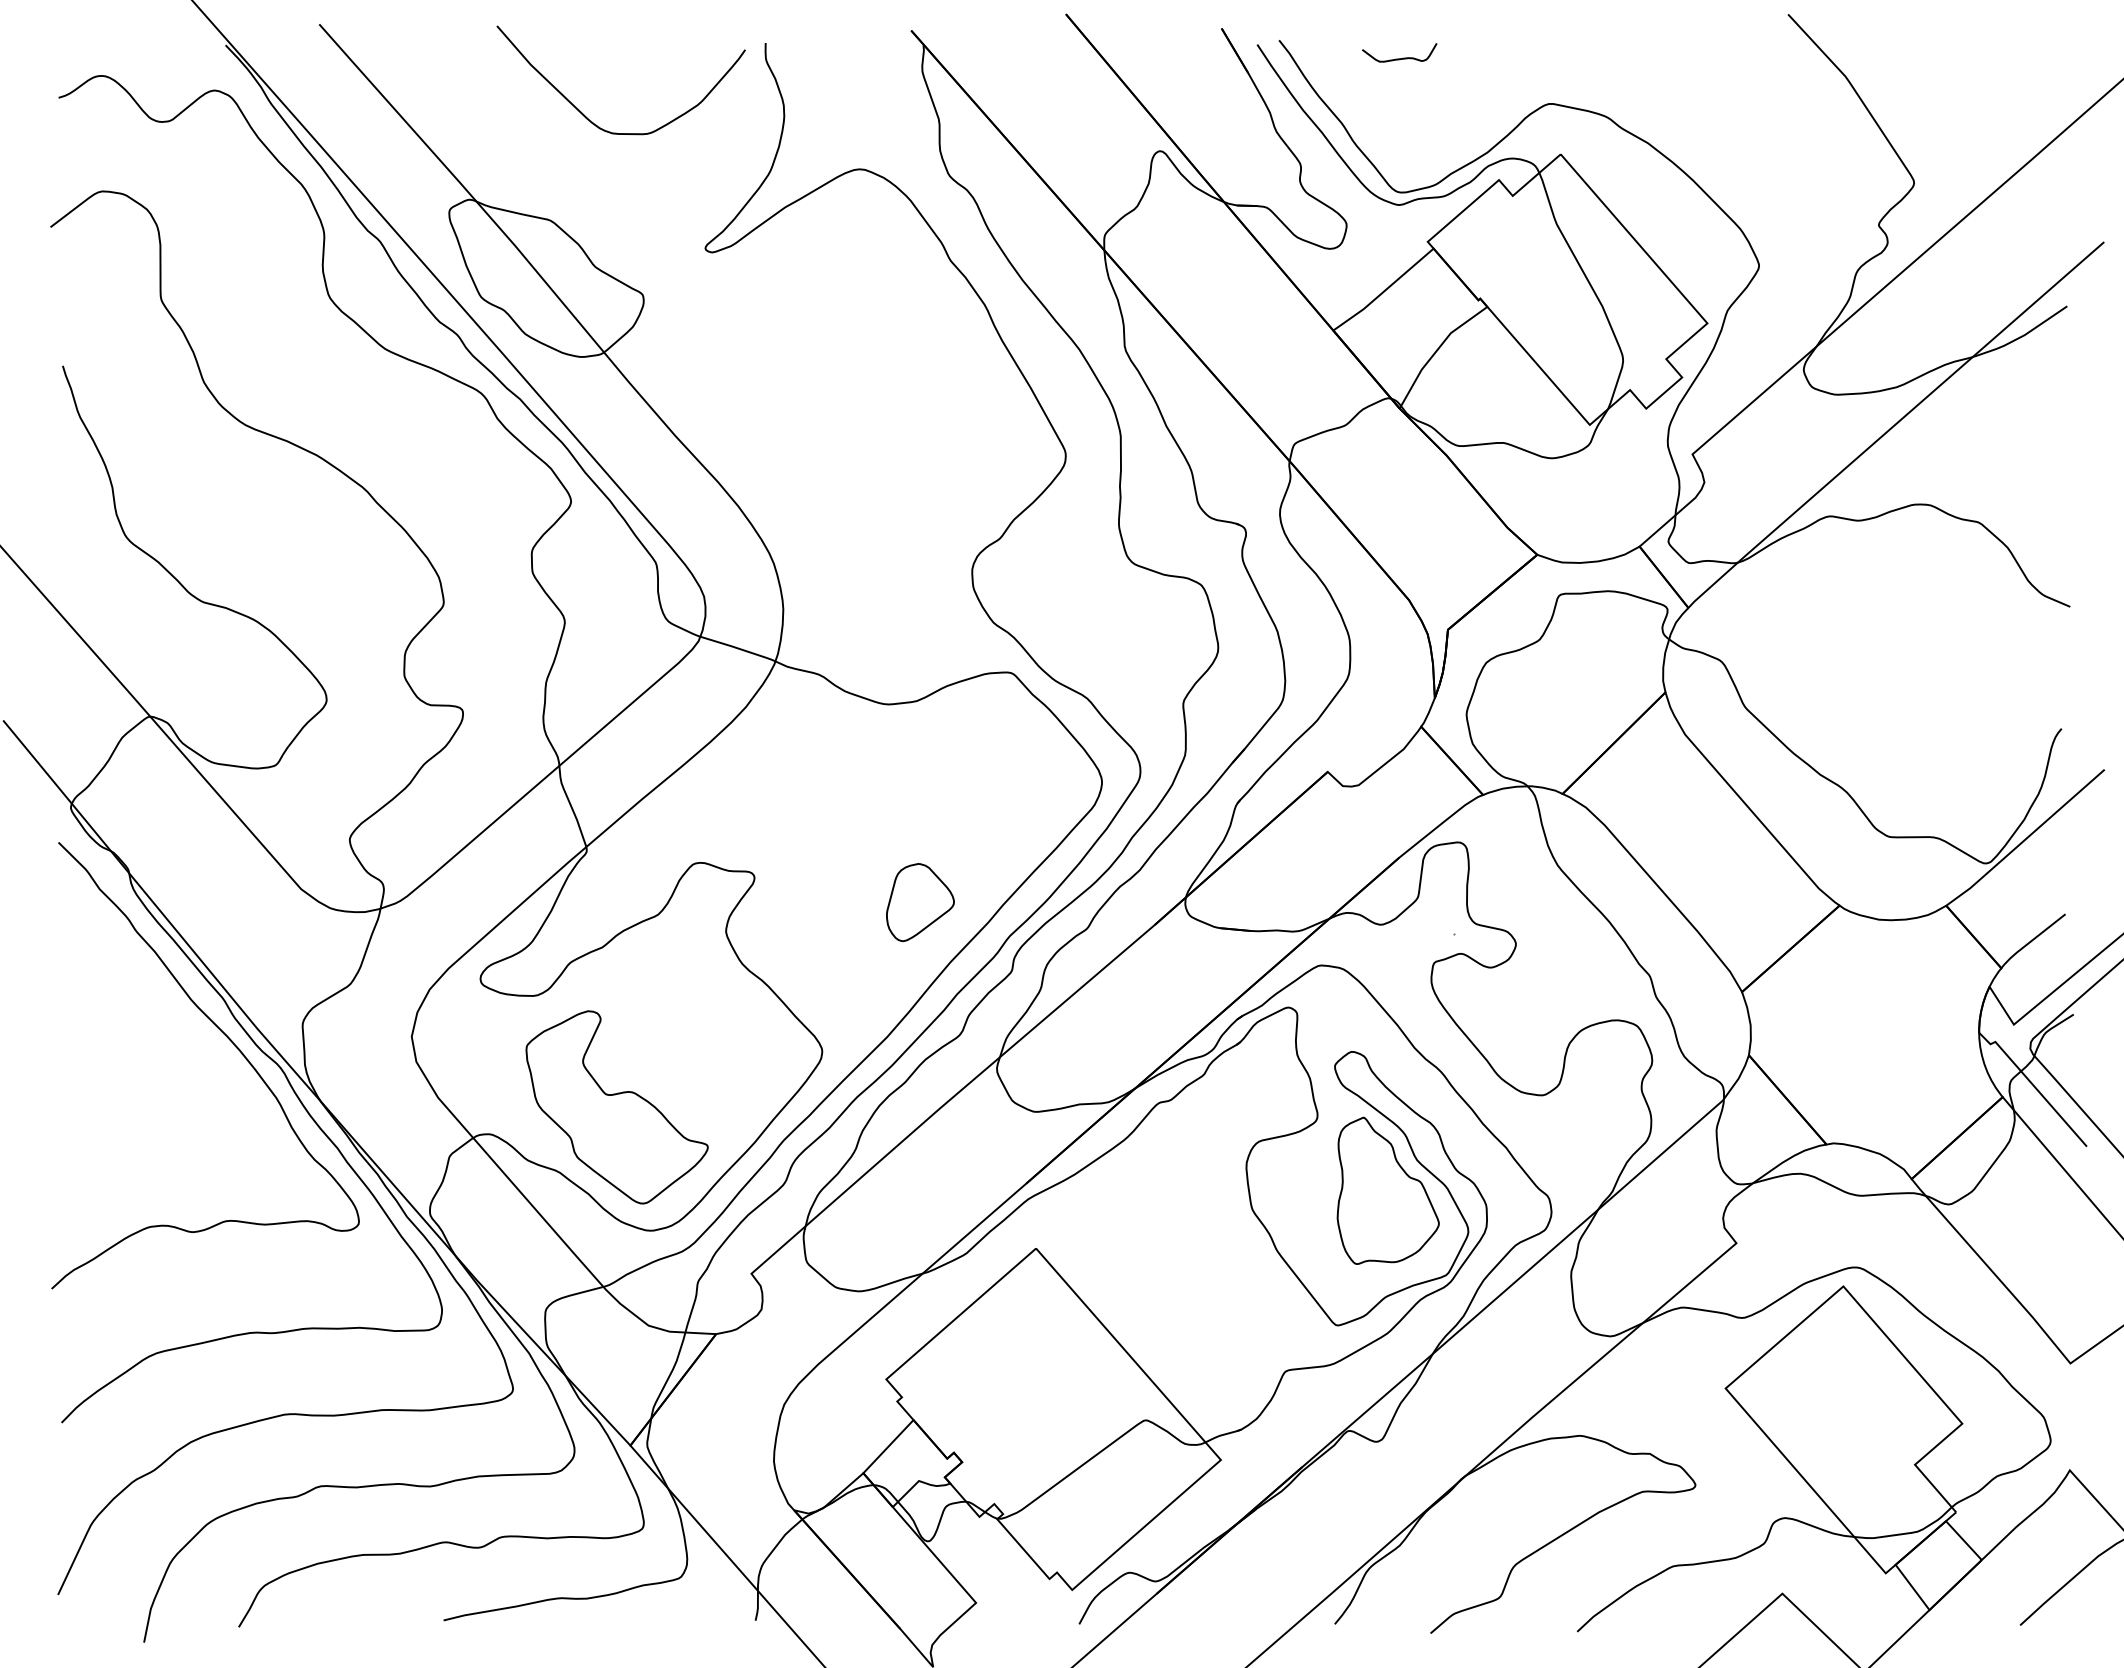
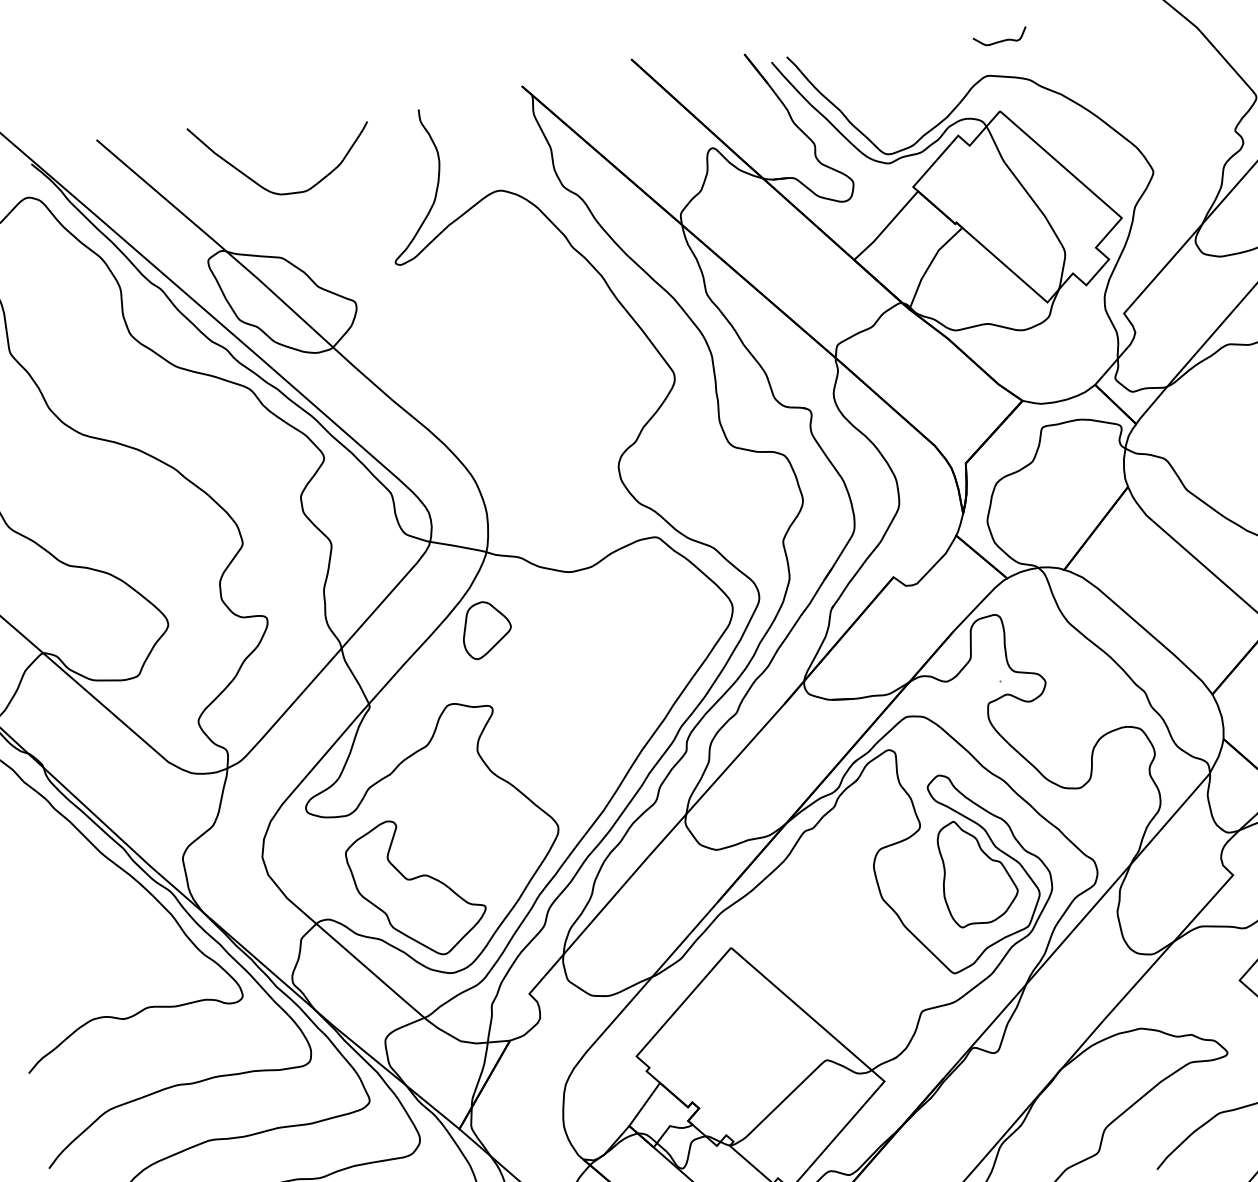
curve: (1399, 58) -> (1000, 41), moved
curve: (585, 115) -> (259, 184), moved
part: (920, 902) -> (486, 629), moved

